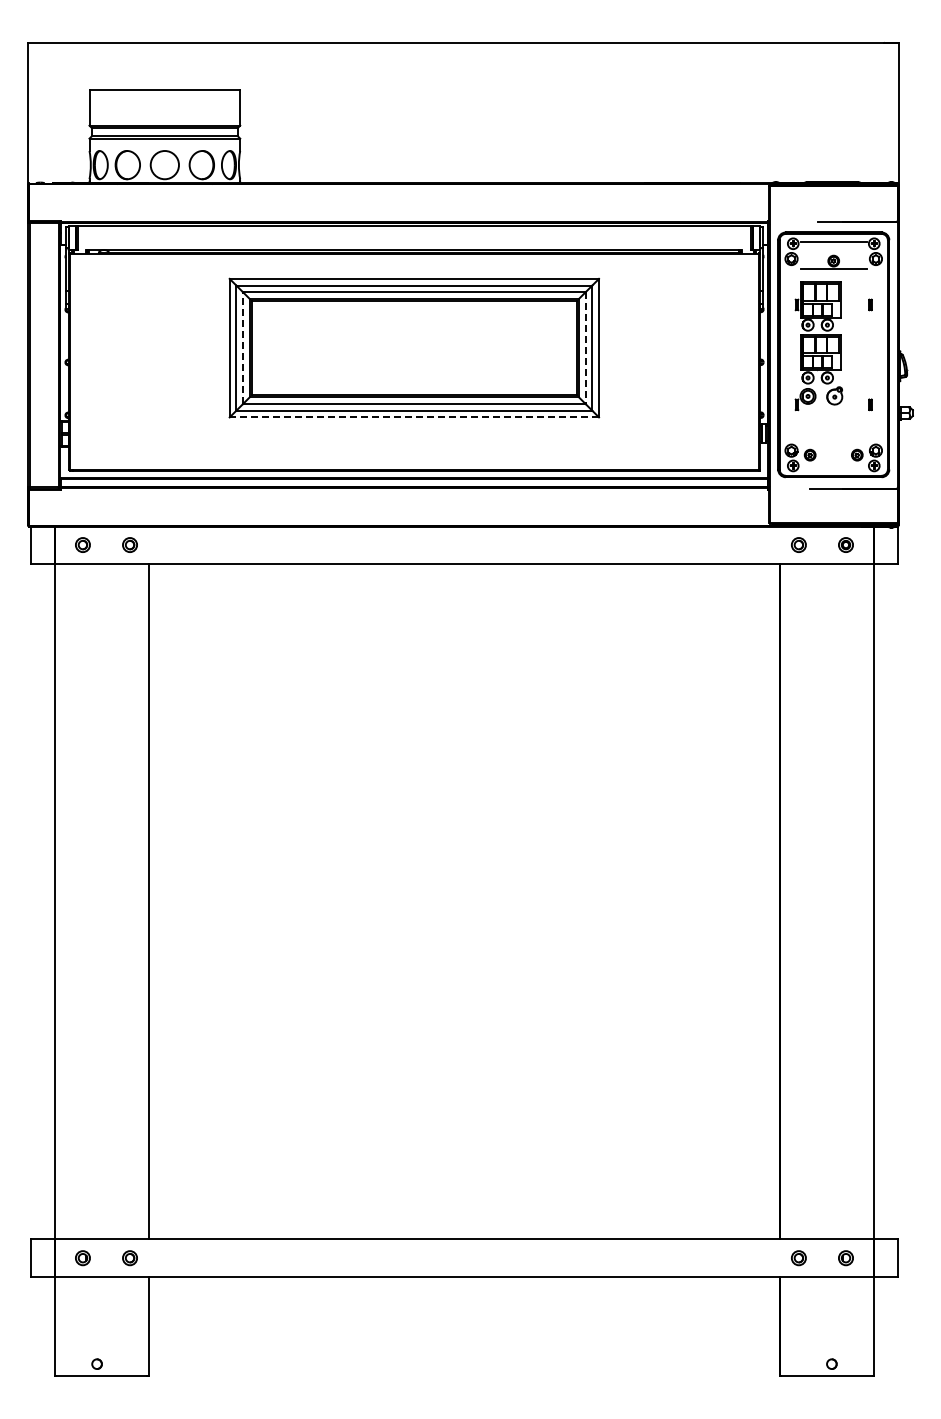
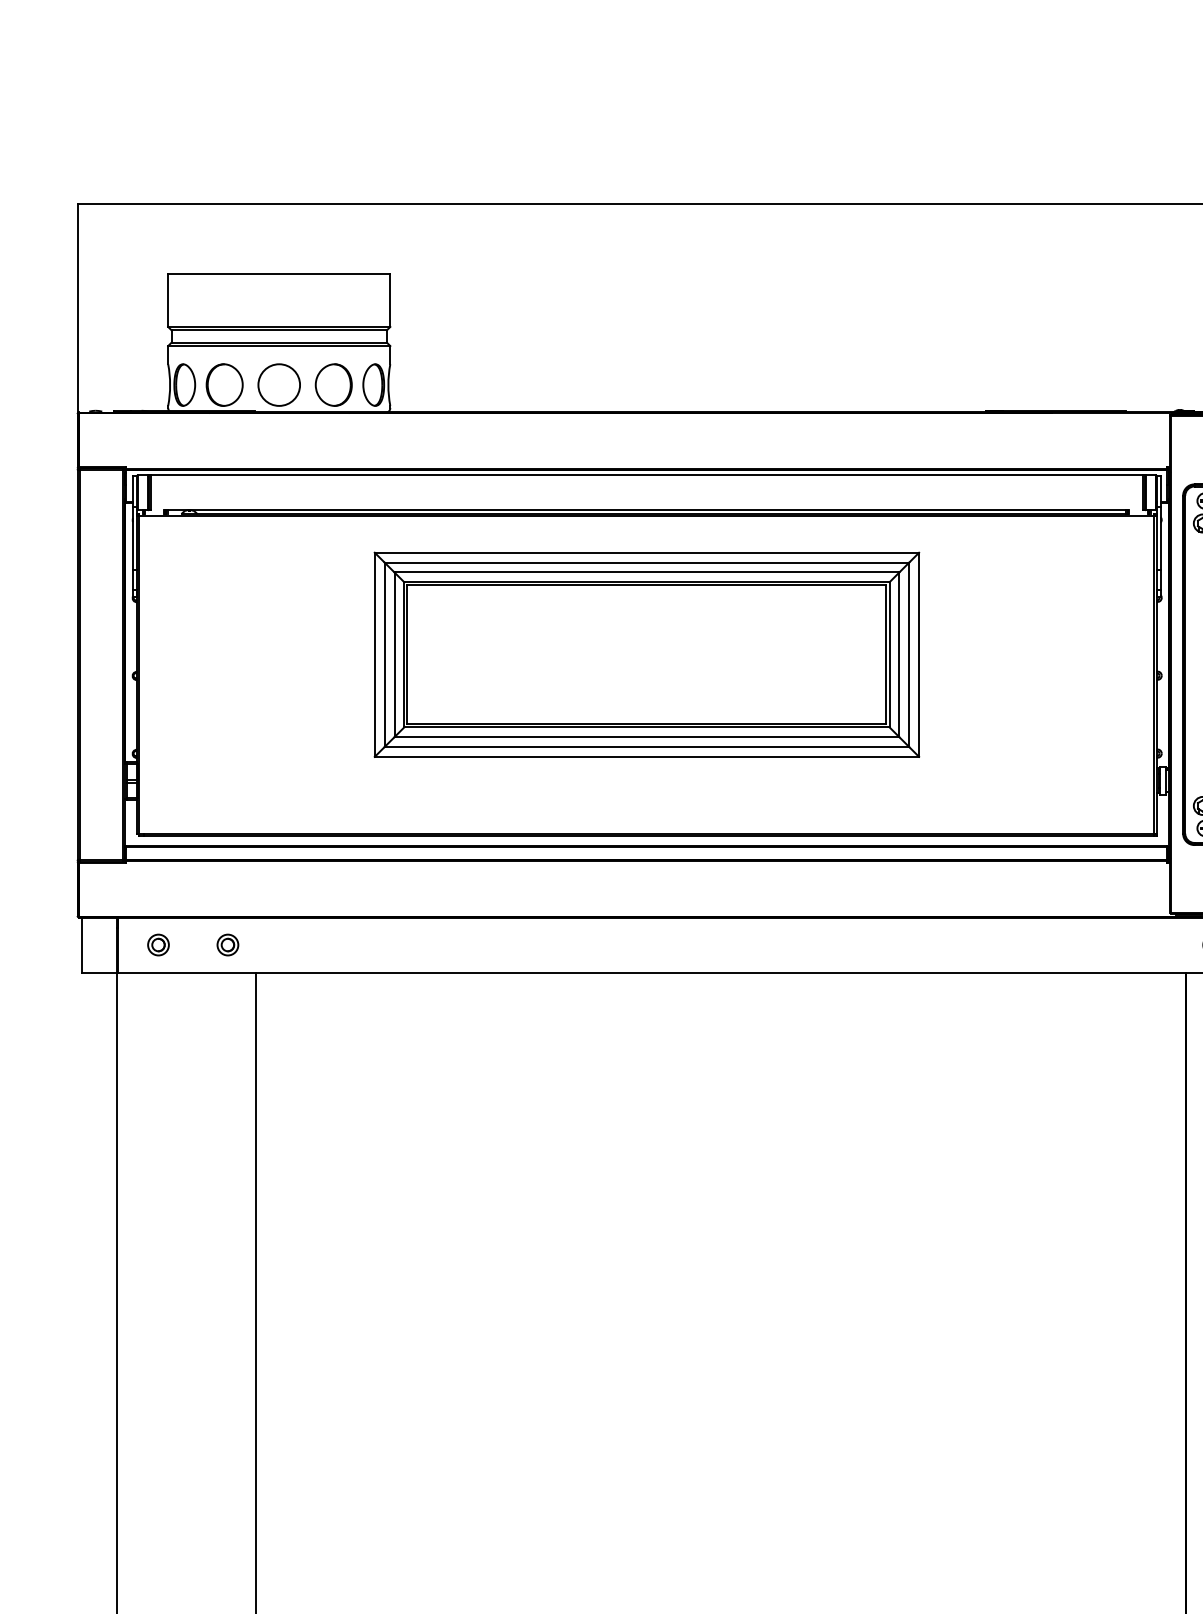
line: (243, 348) -> (395, 655), dashed -> solid
line: (585, 348) -> (899, 655), dashed -> solid
line: (414, 417) -> (647, 757), dashed -> solid

